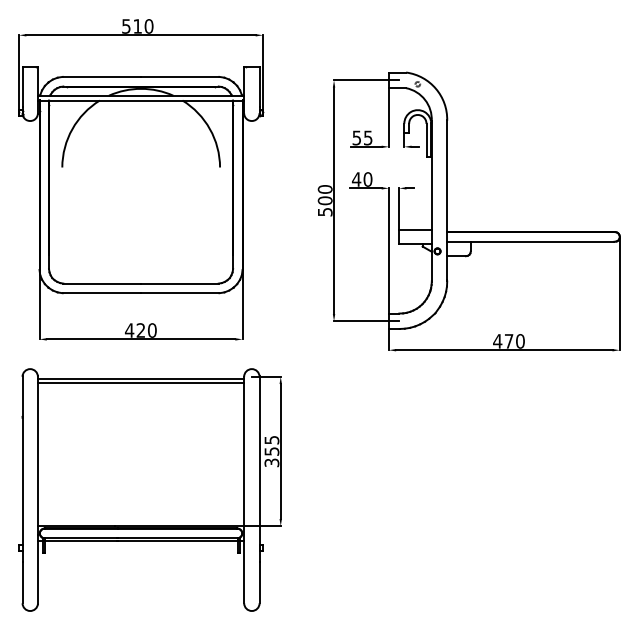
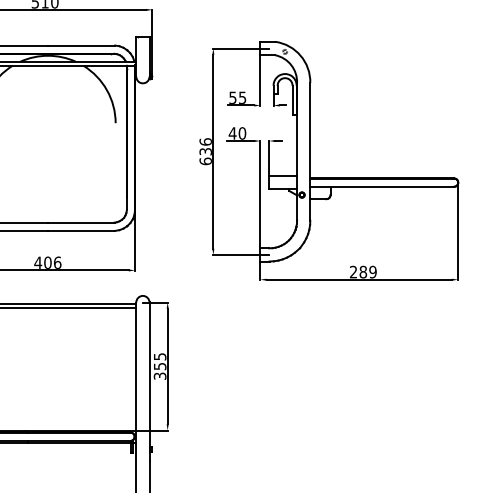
text: (324, 200) -> (205, 151), 500 -> 636
text: (146, 330) -> (52, 262), 420 -> 406
text: (508, 341) -> (362, 272), 470 -> 289

